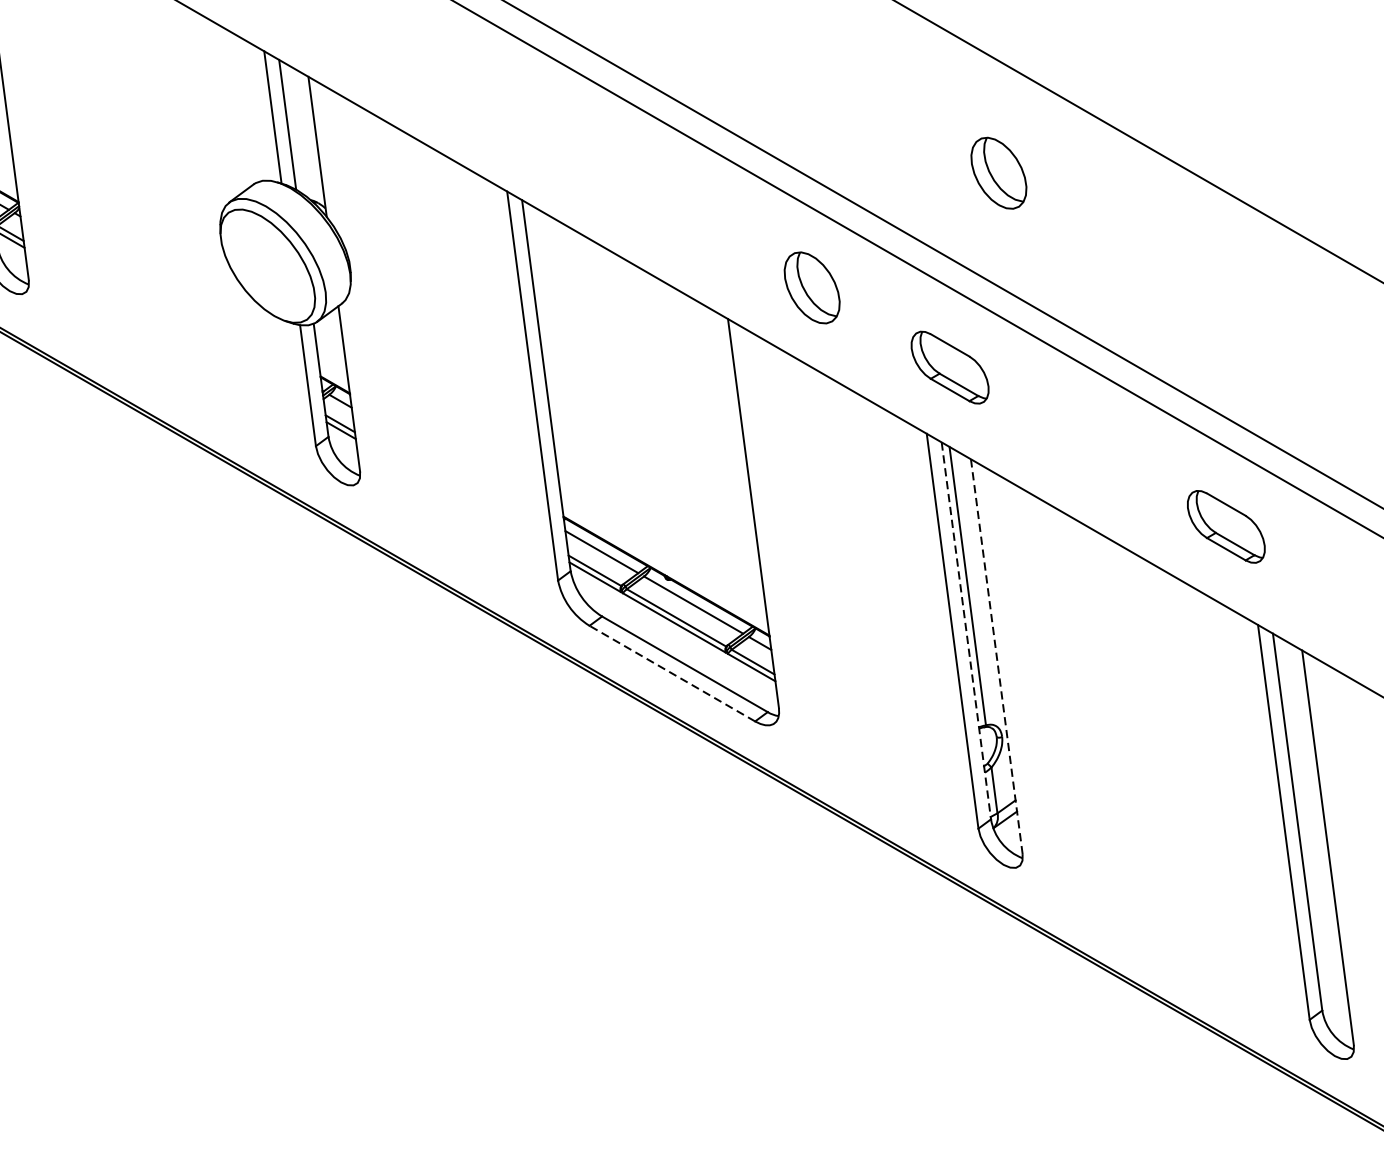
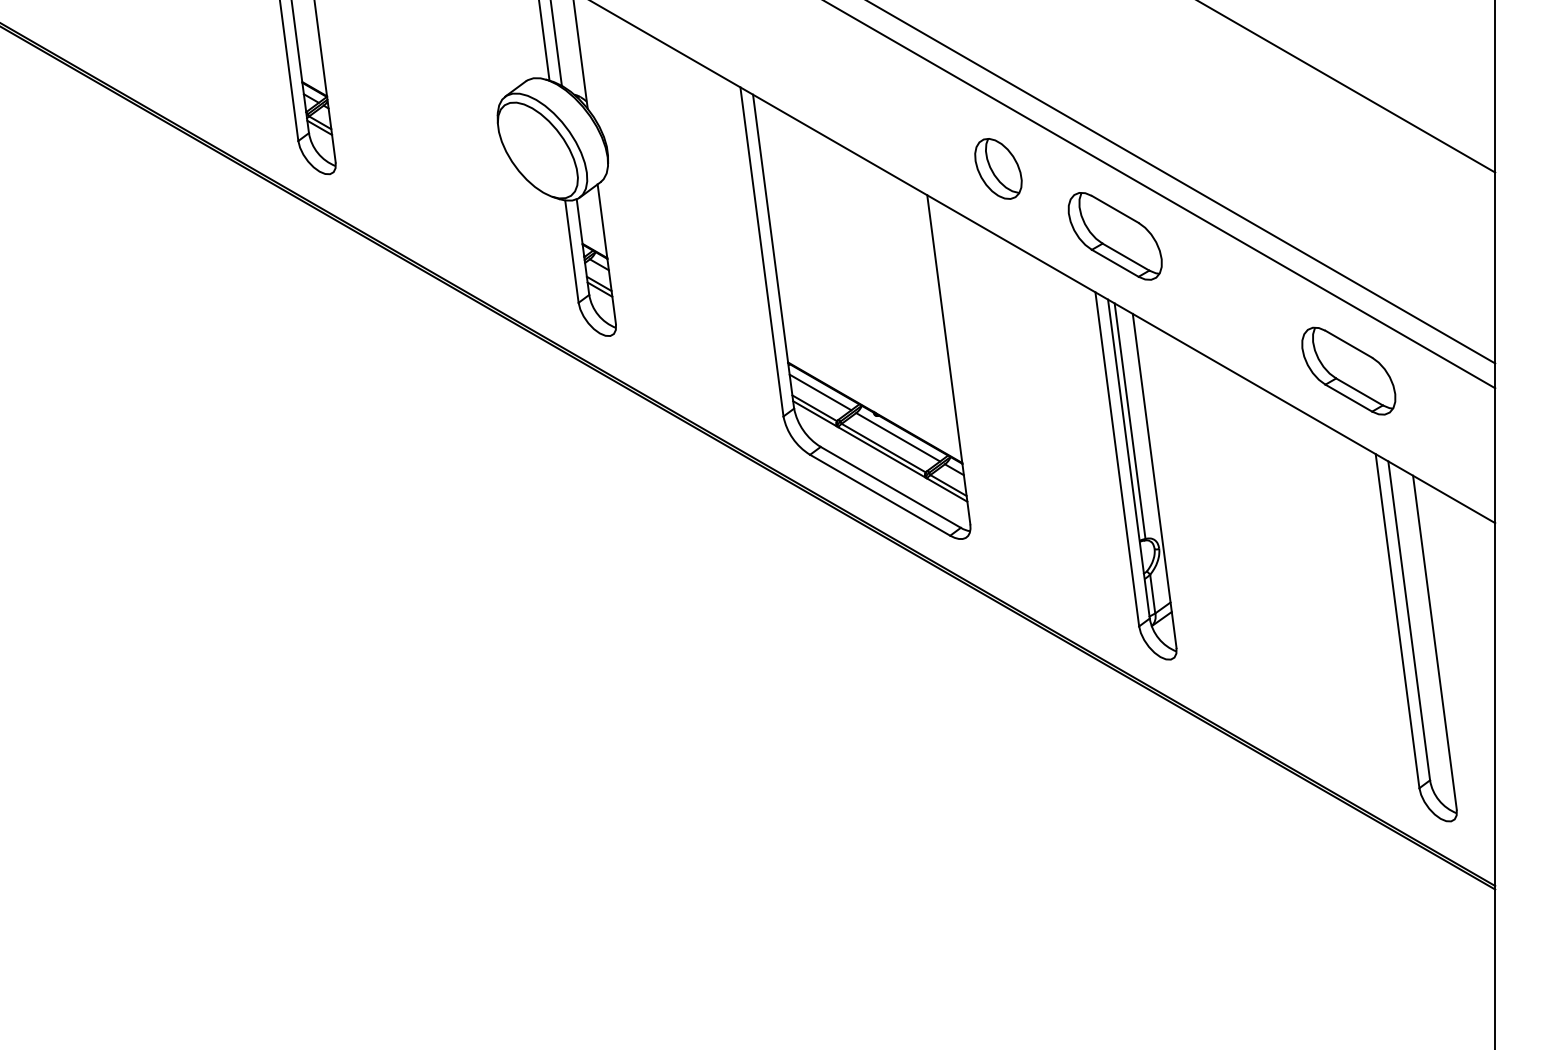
part: (998, 172) -> (1156, 71), removed
part: (949, 367) -> (1114, 236), size x1.43
part: (1225, 526) -> (1348, 370), size x1.43
line: (965, 631) -> (1128, 459), dashed -> solid
line: (996, 657) -> (1154, 481), dashed -> solid
line: (672, 673) -> (880, 495), dashed -> solid

